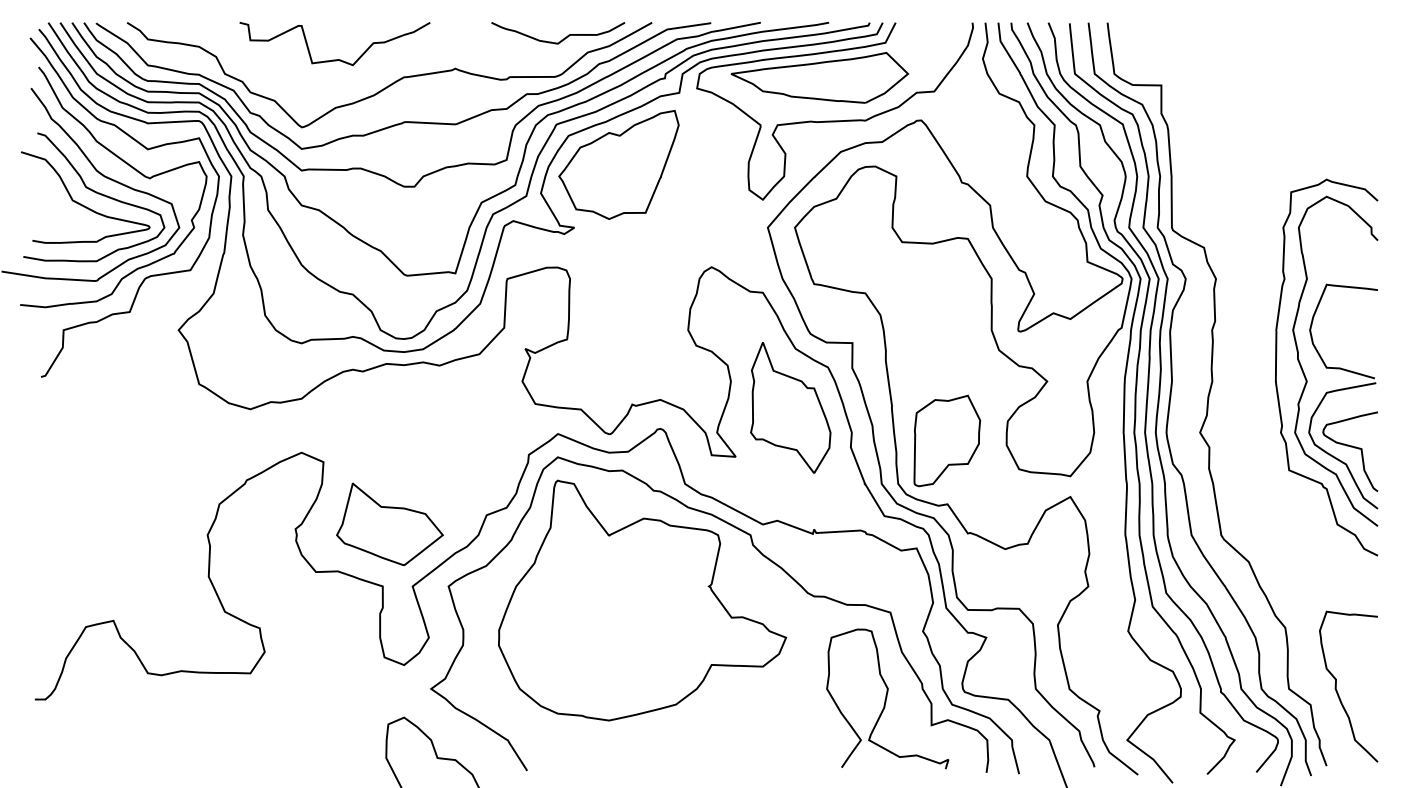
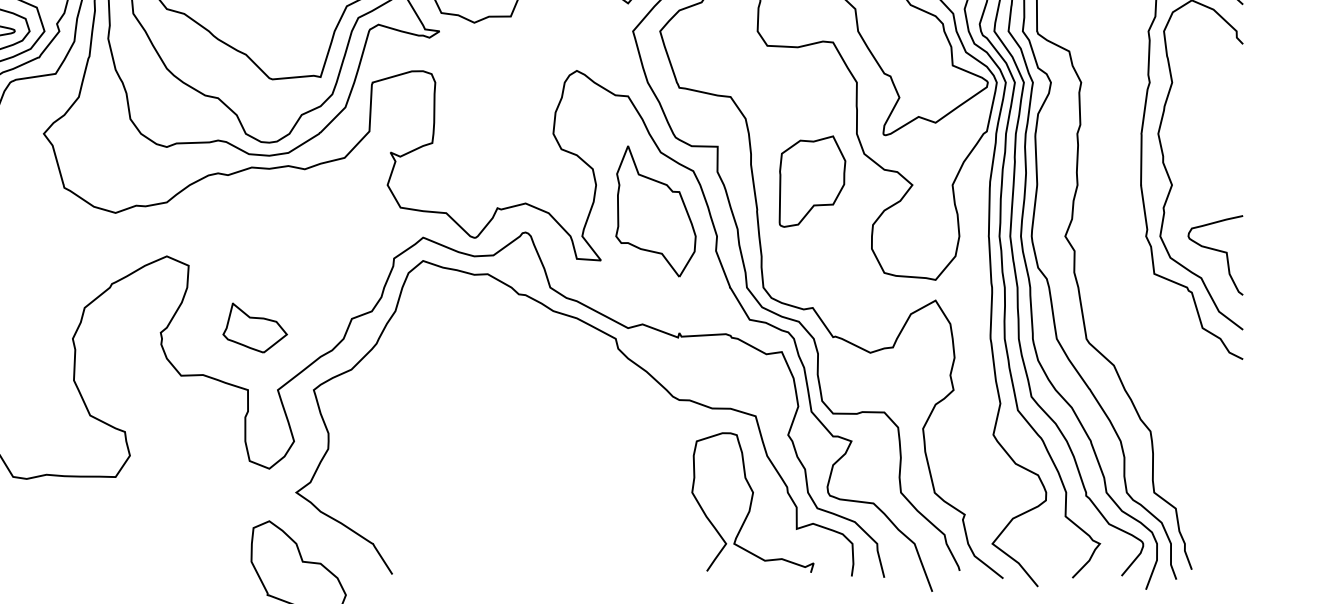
part: (1343, 396) -> (1208, 200), removed
part: (947, 440) -> (812, 181), moved
part: (389, 524) -> (254, 328), size x0.6
part: (642, 600) -> (507, 404), removed
curve: (1338, 692) -> (1203, 496), removed

